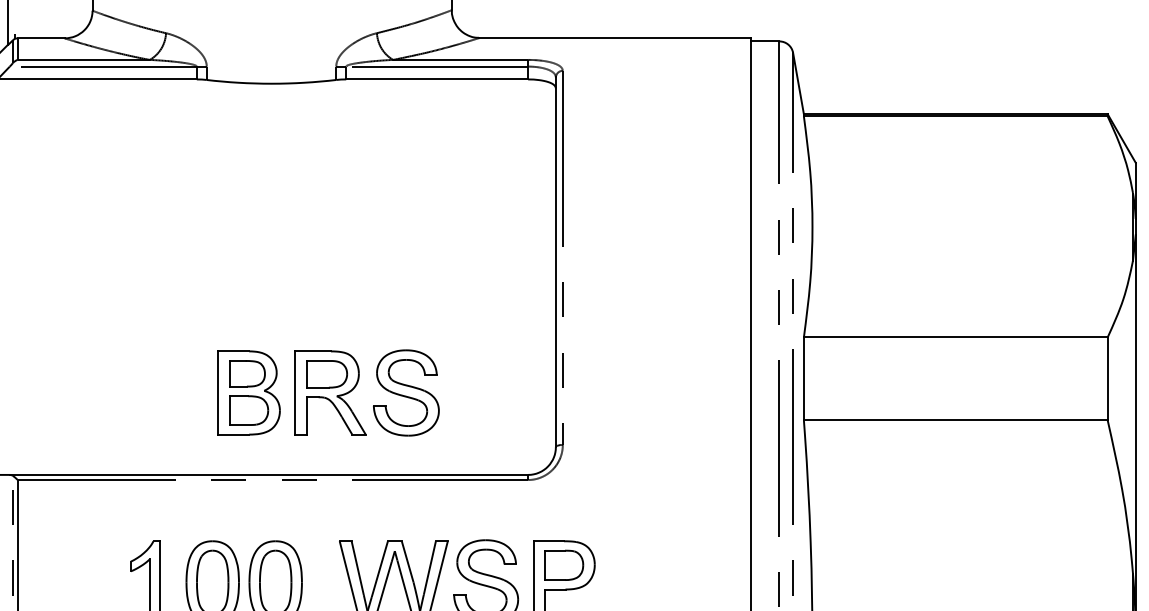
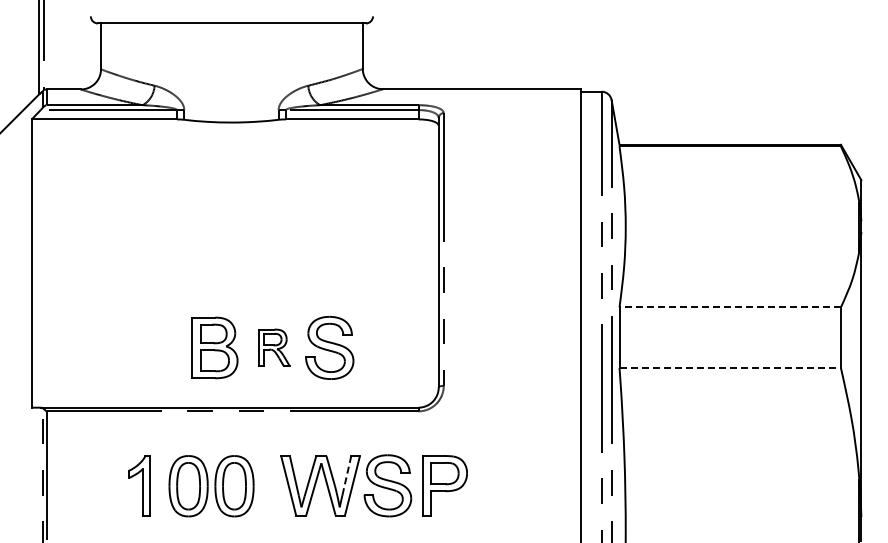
line: (956, 337) -> (730, 307), solid -> dashed
part: (329, 392) -> (273, 347), size x0.6
line: (956, 419) -> (730, 367), solid -> dashed
line: (429, 567) -> (346, 475), solid -> dashed

